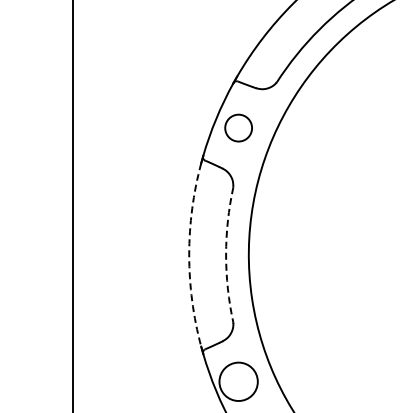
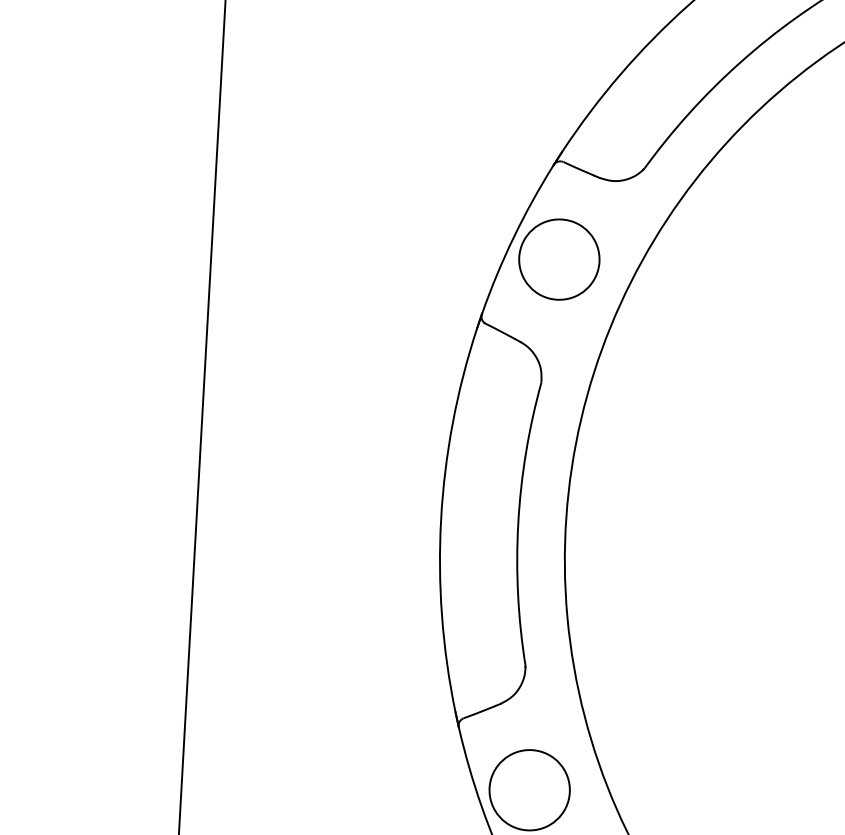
circle: (238, 127) -> (559, 258), size x1.43
arc: (189, 254) -> (441, 518), dashed -> solid
arc: (226, 254) -> (519, 522), dashed -> solid

